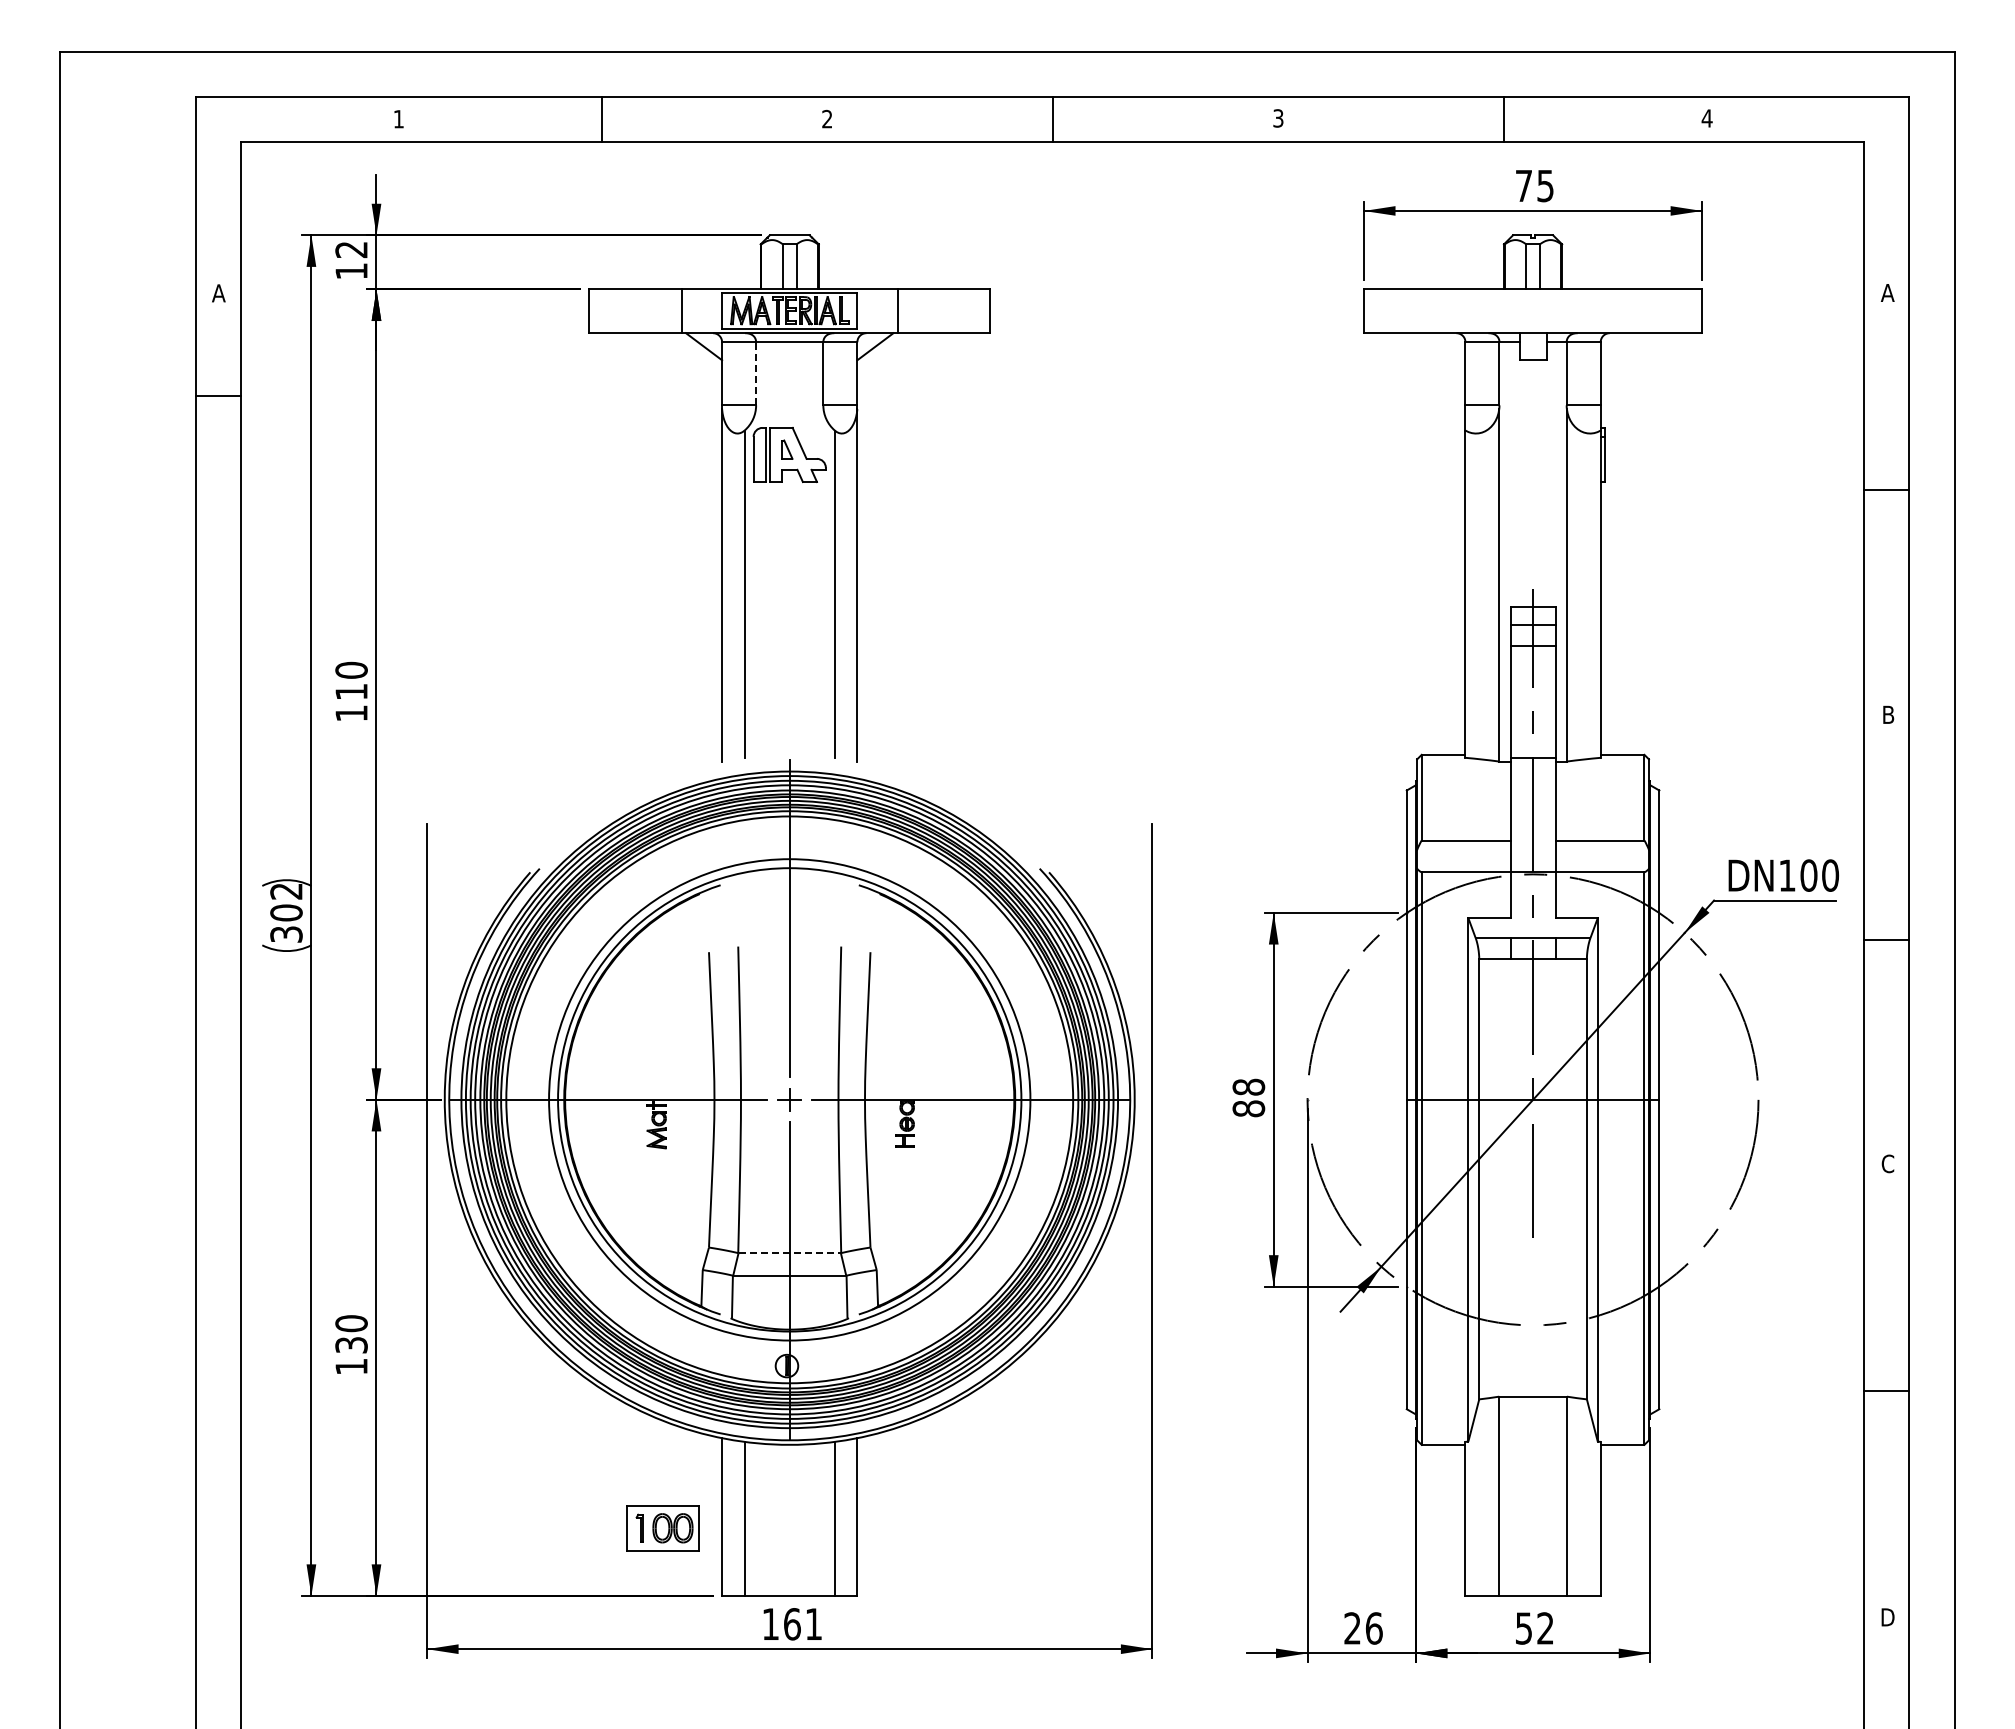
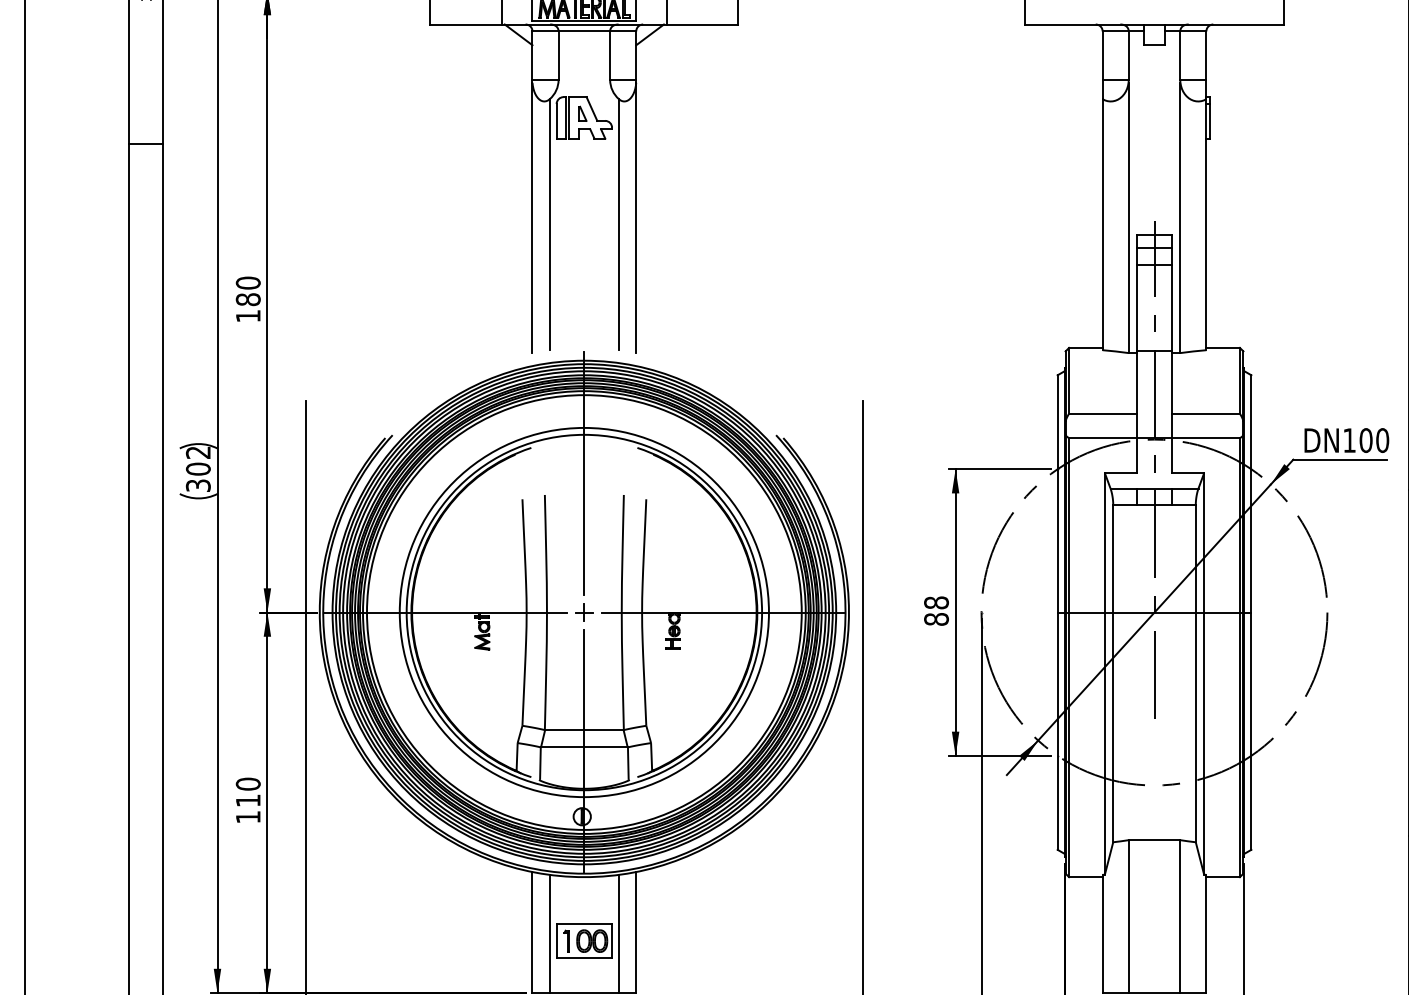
line: (756, 373) -> (558, 55), dashed -> solid
line: (217, 395) -> (145, 144), moved
text: (351, 691) -> (248, 299), 110 -> 180
line: (790, 1253) -> (584, 730), dashed -> solid
text: (351, 1345) -> (248, 800), 130 -> 110
part: (662, 1528) -> (584, 941), moved

